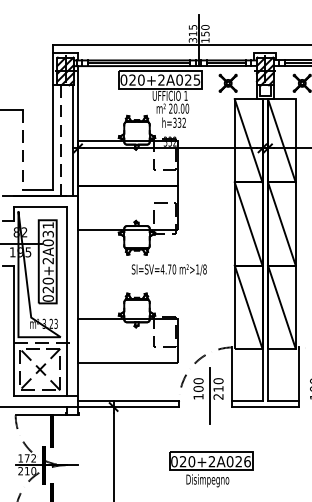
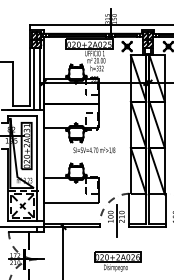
line: (61, 140) -> (34, 78), dashed -> solid
line: (22, 151) -> (12, 84), dashed -> solid

